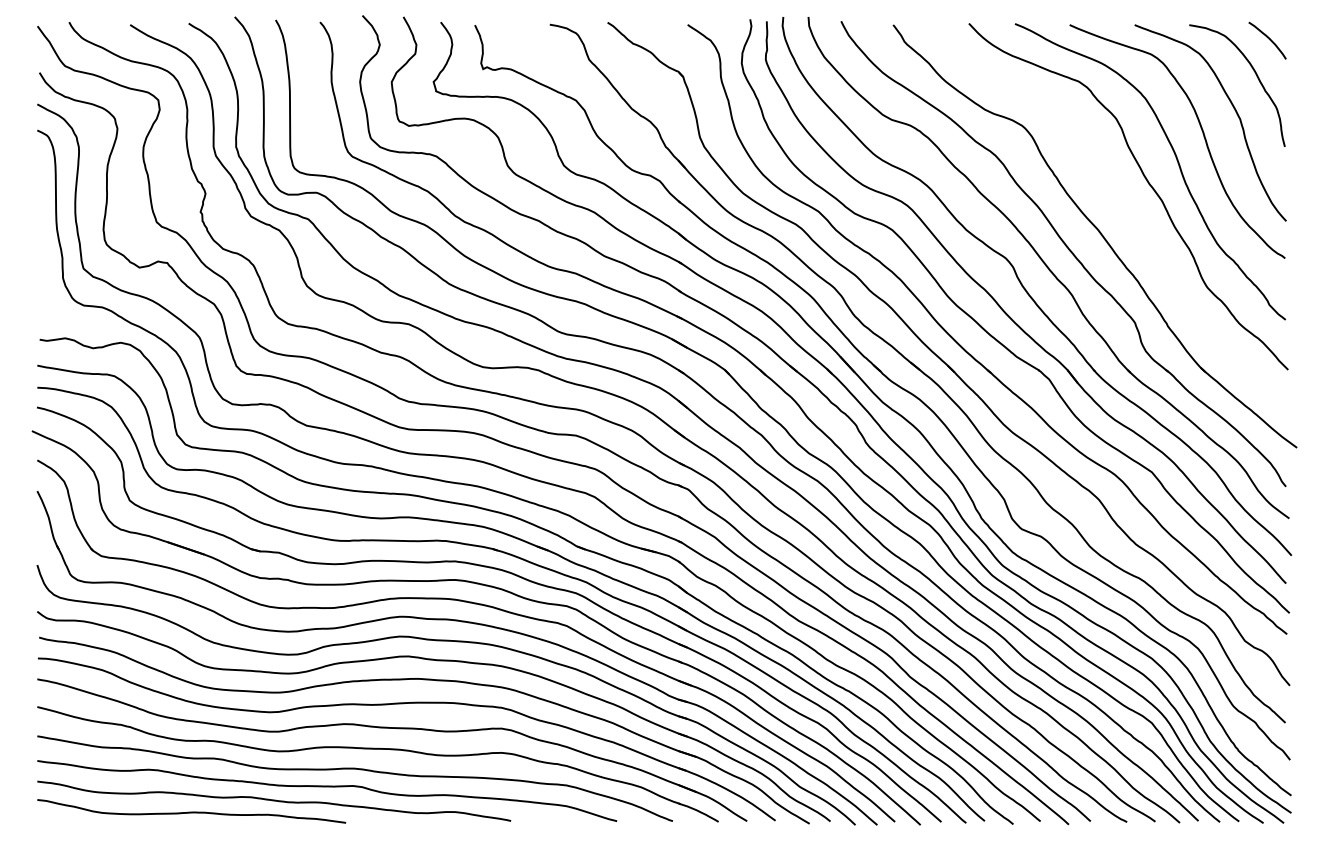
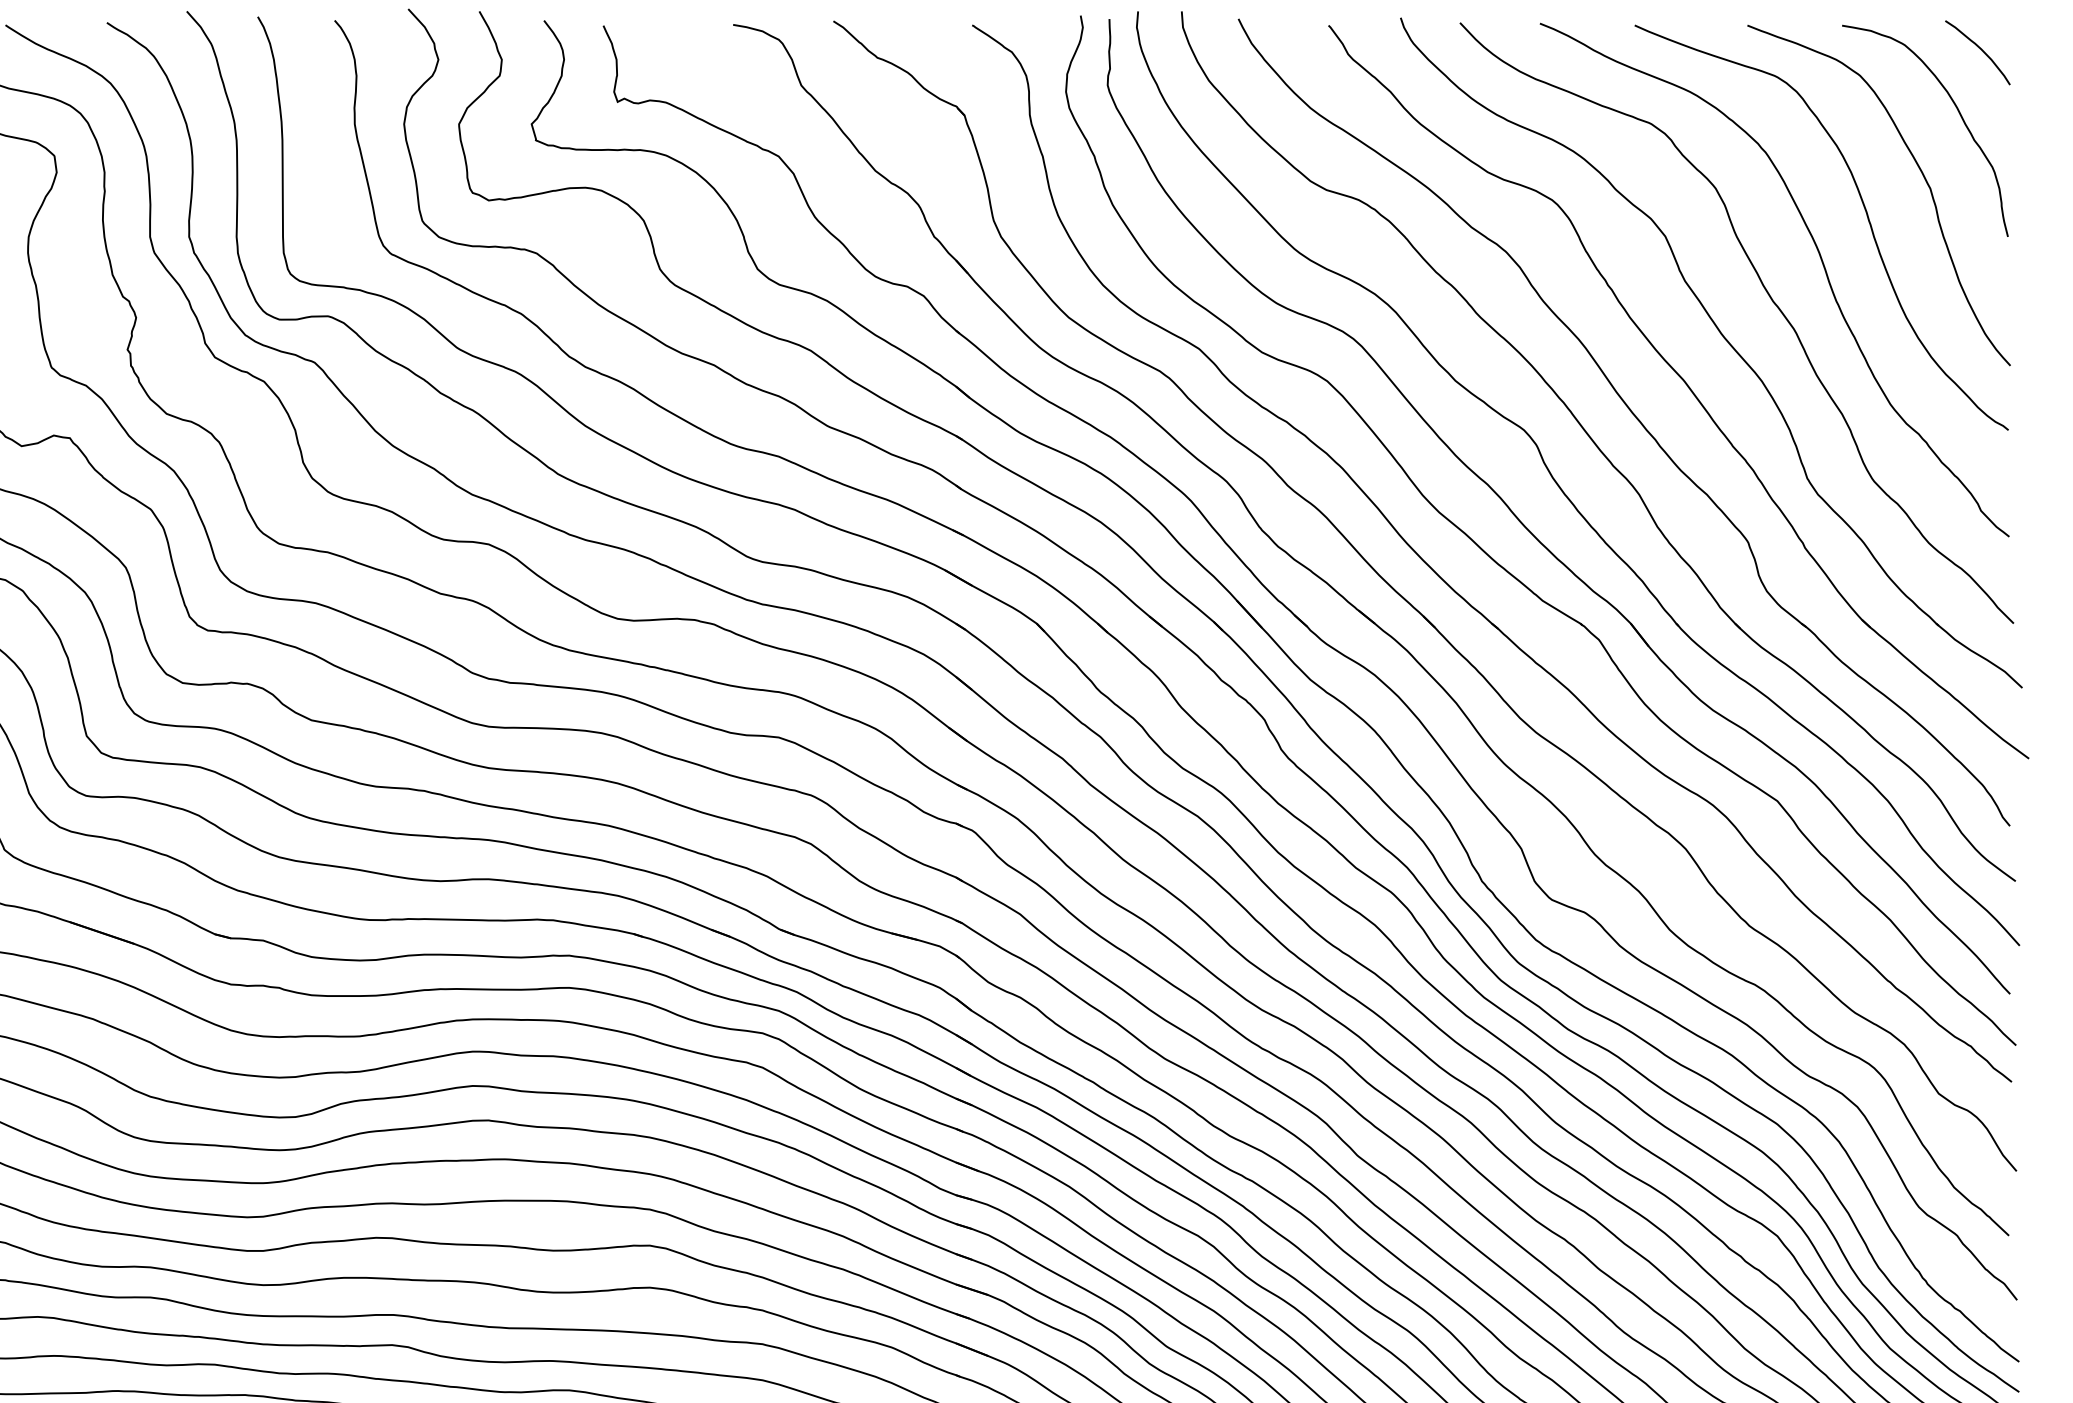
part: (1120, 205) -> (1722, 338), added

